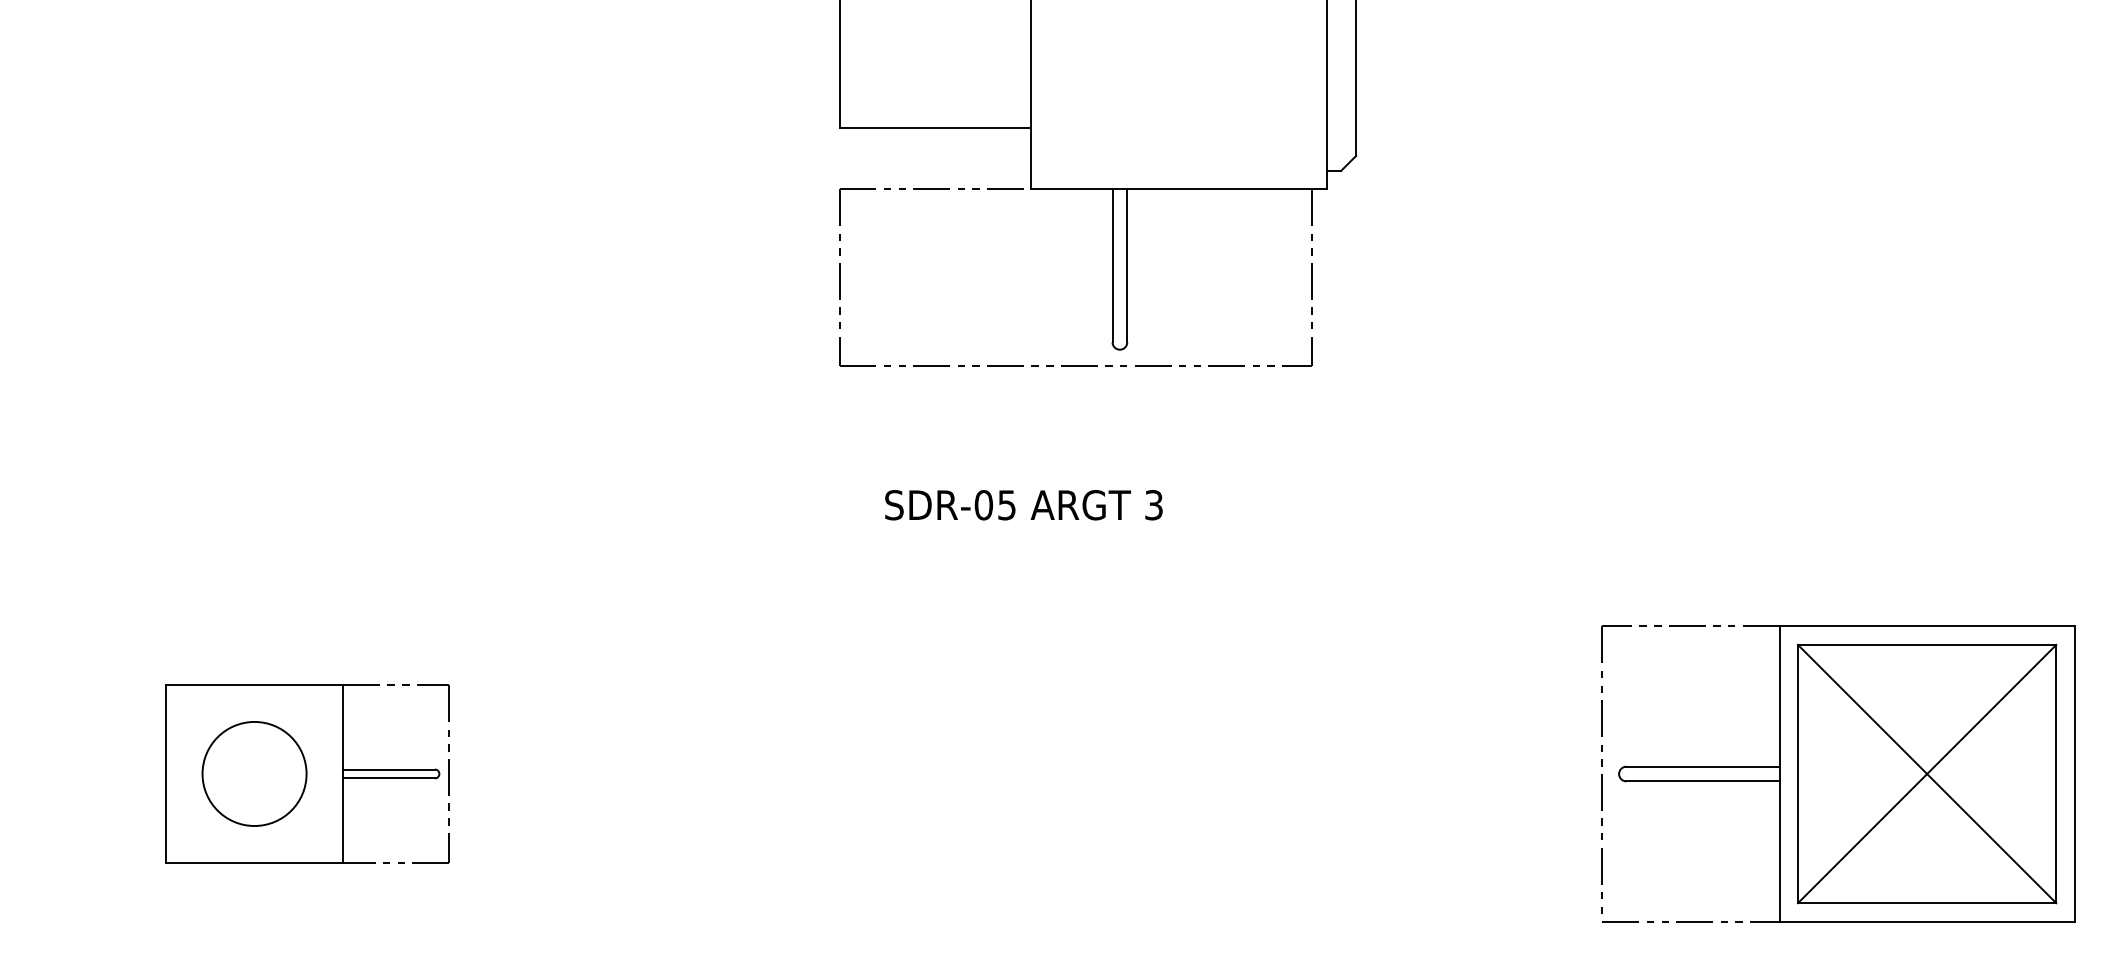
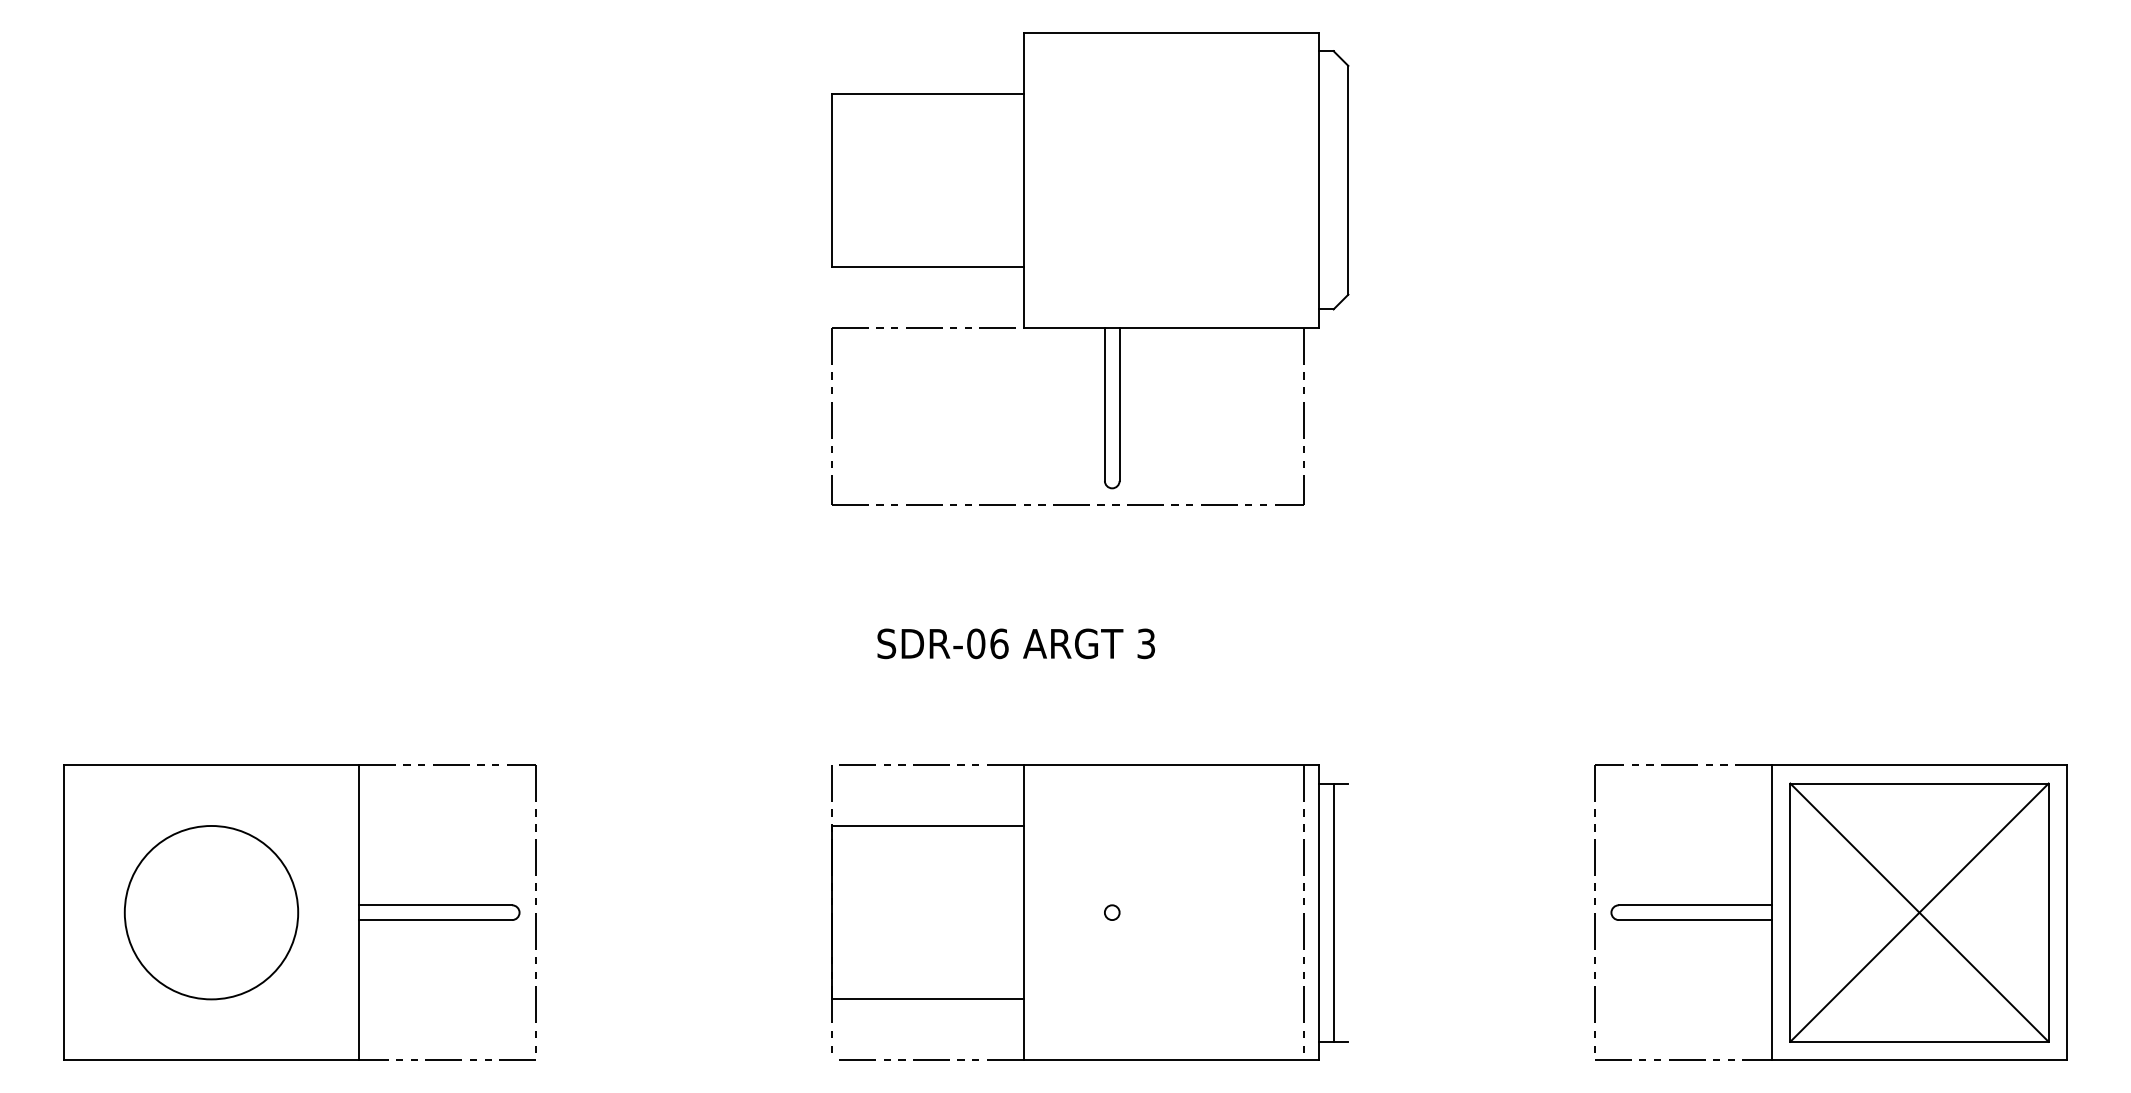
text: (1007, 504) -> (999, 643), SDR-05 -> SDR-06
part: (307, 773) -> (299, 912), size x1.67
part: (1097, 773) -> (1089, 912), added

